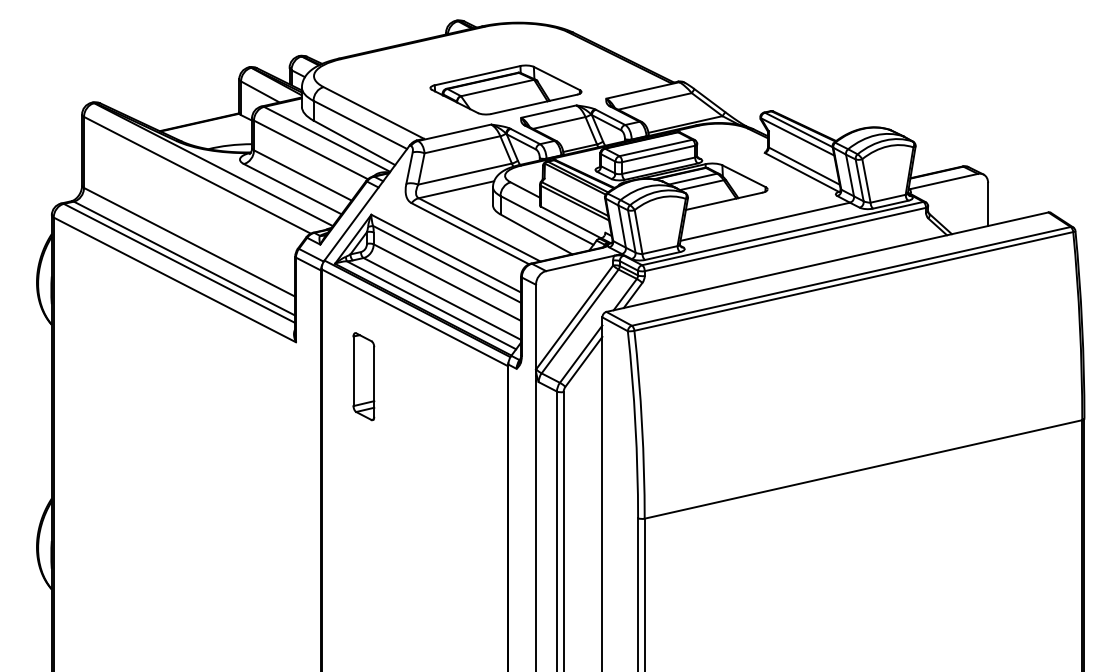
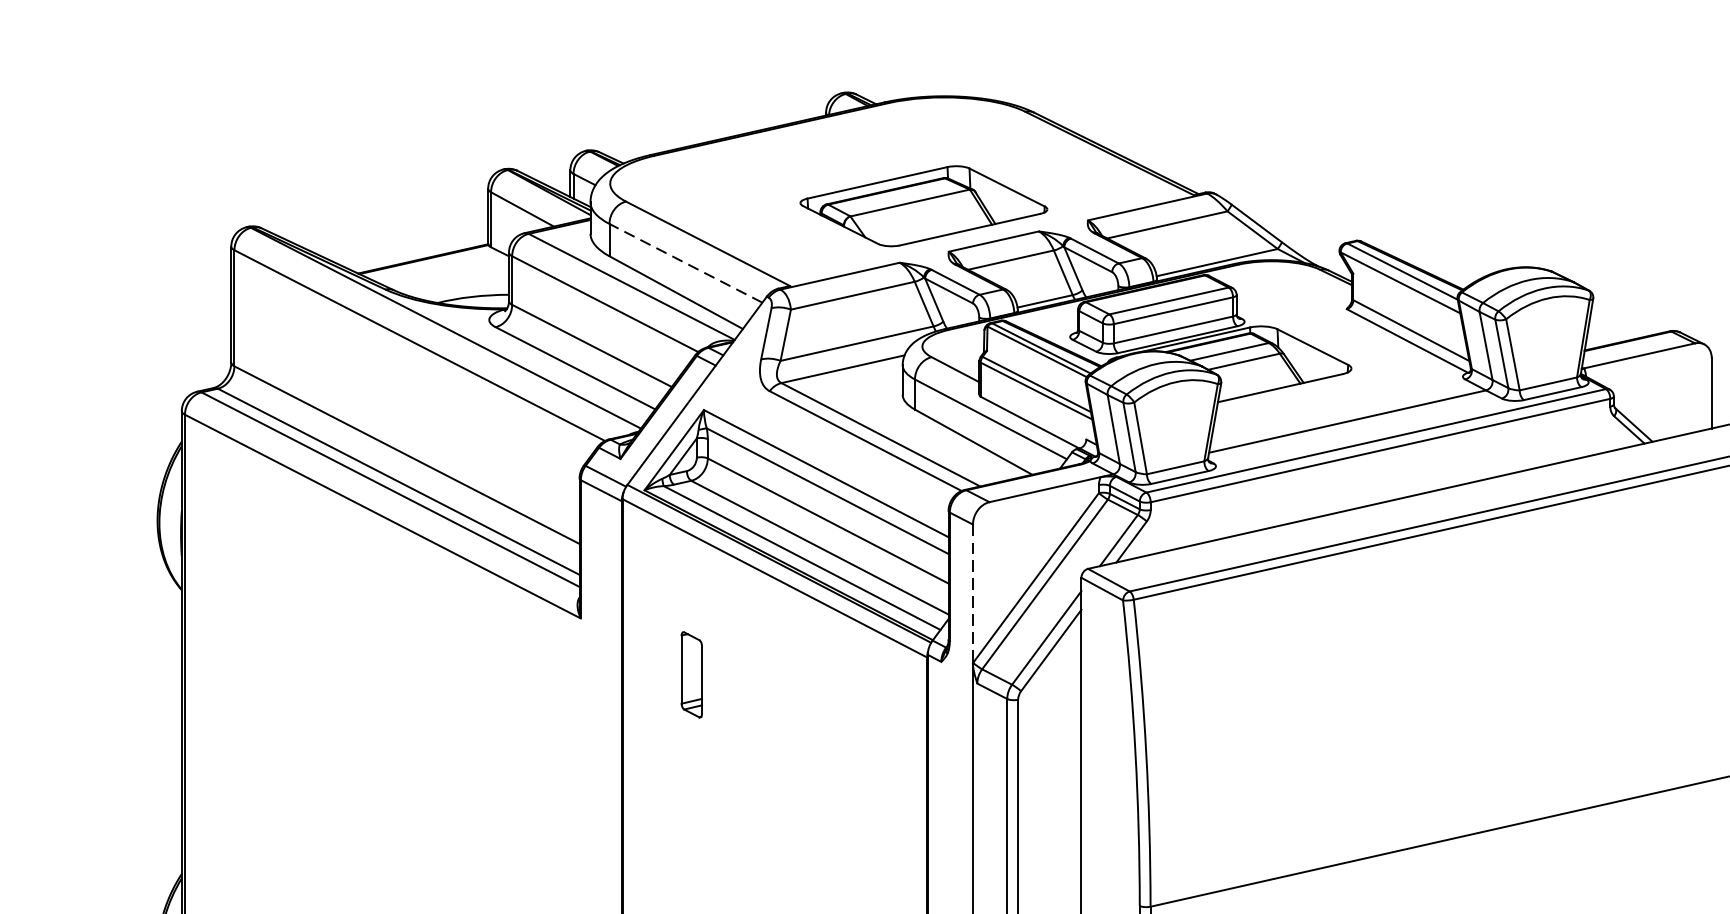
line: (360, 124) -> (686, 262), solid -> dashed
line: (536, 327) -> (973, 594), solid -> dashed
part: (363, 376) -> (691, 674), size x0.6

